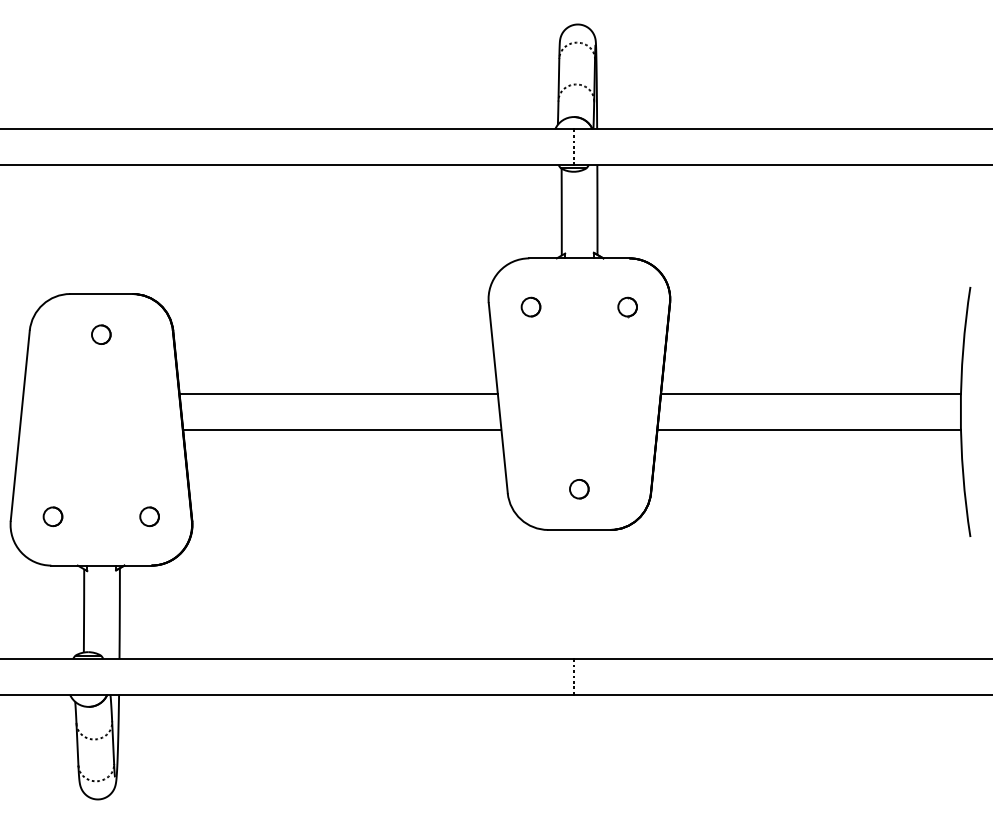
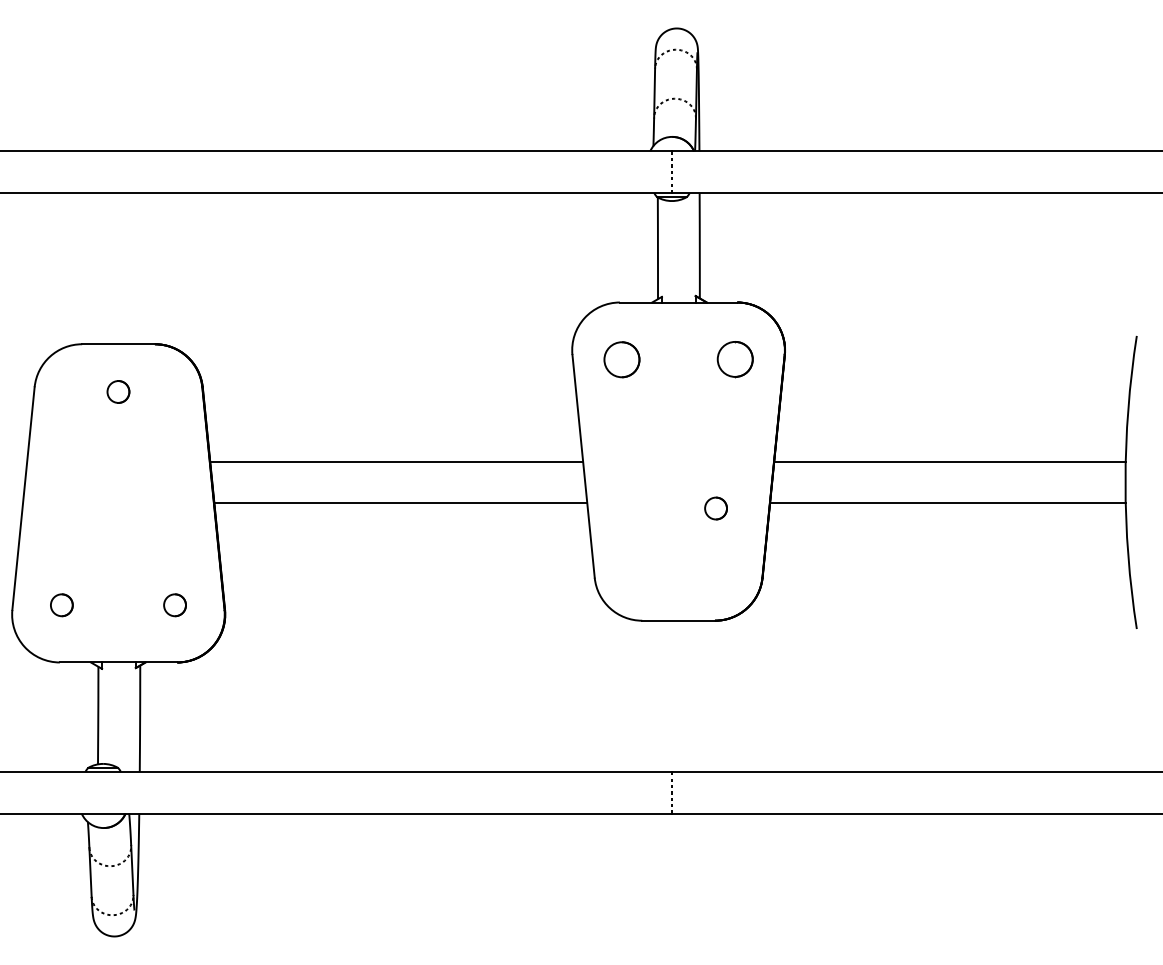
part: (530, 306) -> (621, 358), size x1.6
part: (627, 307) -> (734, 360), size x1.6
circle: (579, 489) -> (716, 508), moved

